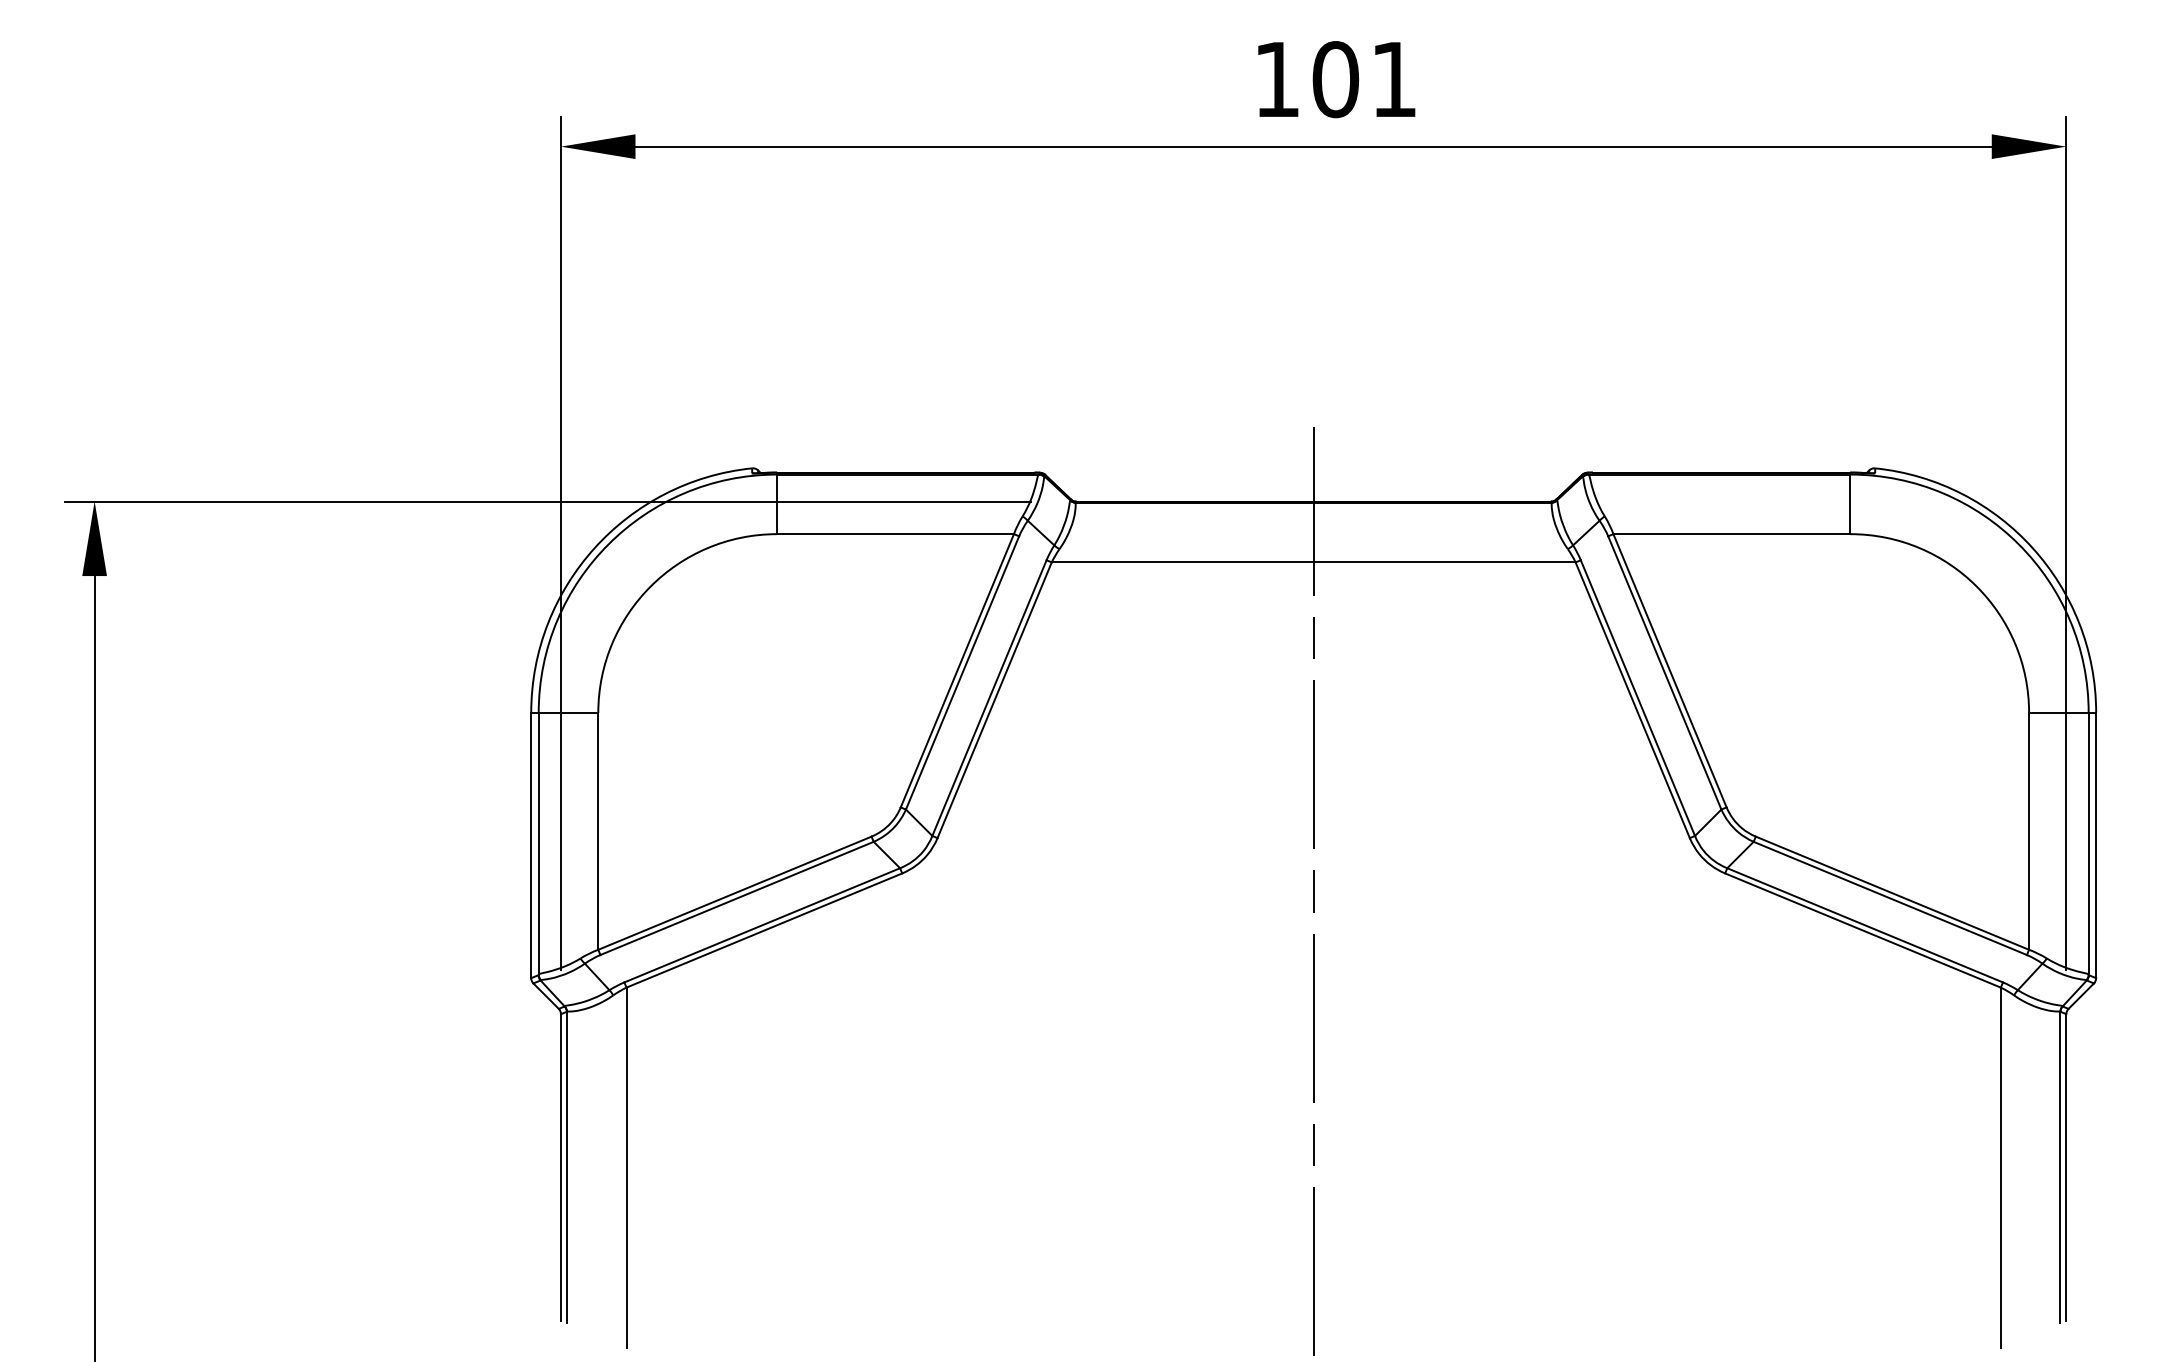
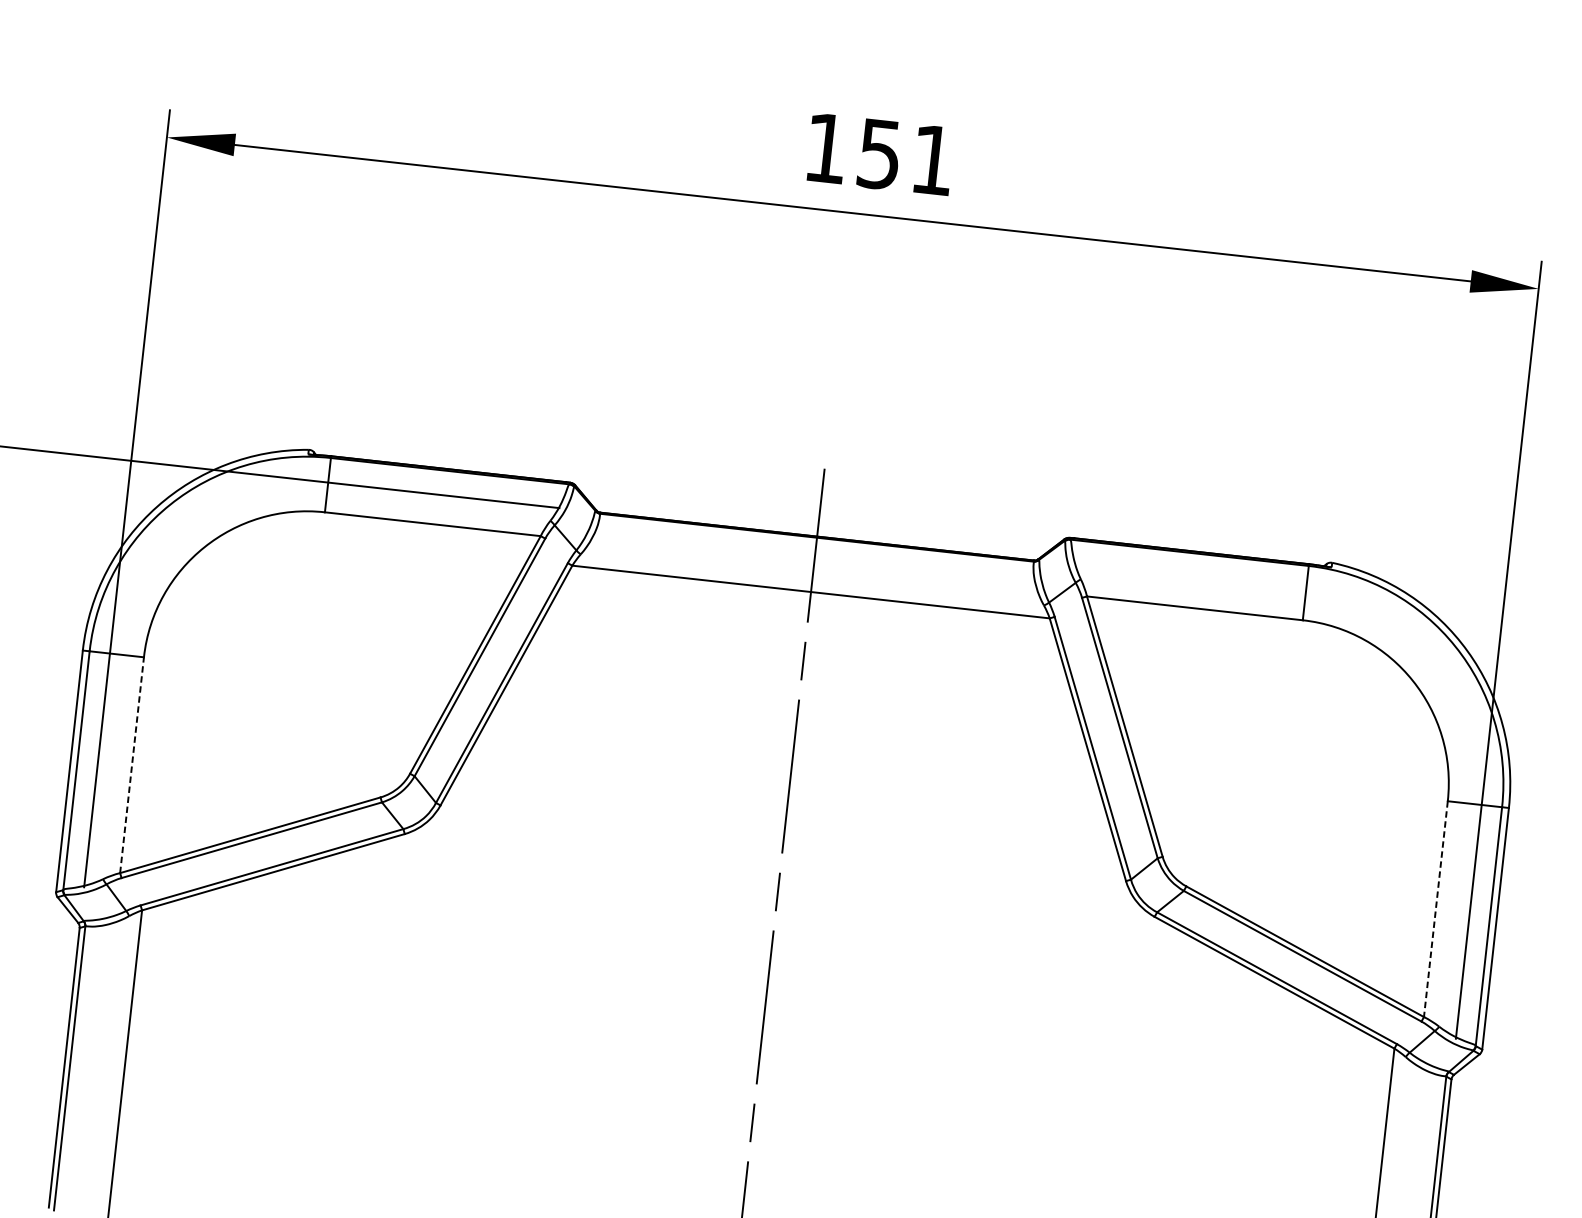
text: (1335, 79) -> (879, 154), 101 -> 151
line: (598, 830) -> (132, 764), solid -> dashed
line: (2029, 831) -> (1436, 909), solid -> dashed

